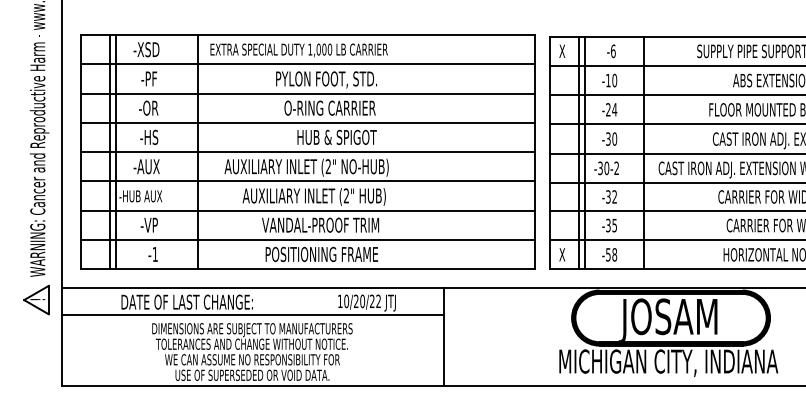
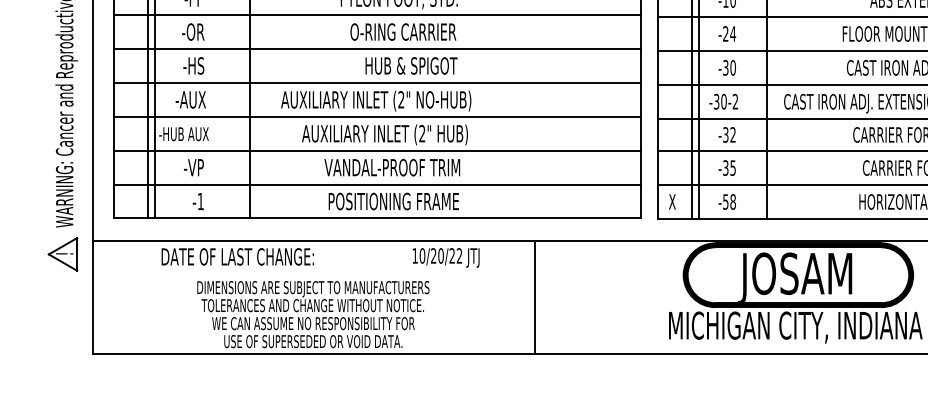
line: (252, 314) -> (313, 271), removed

